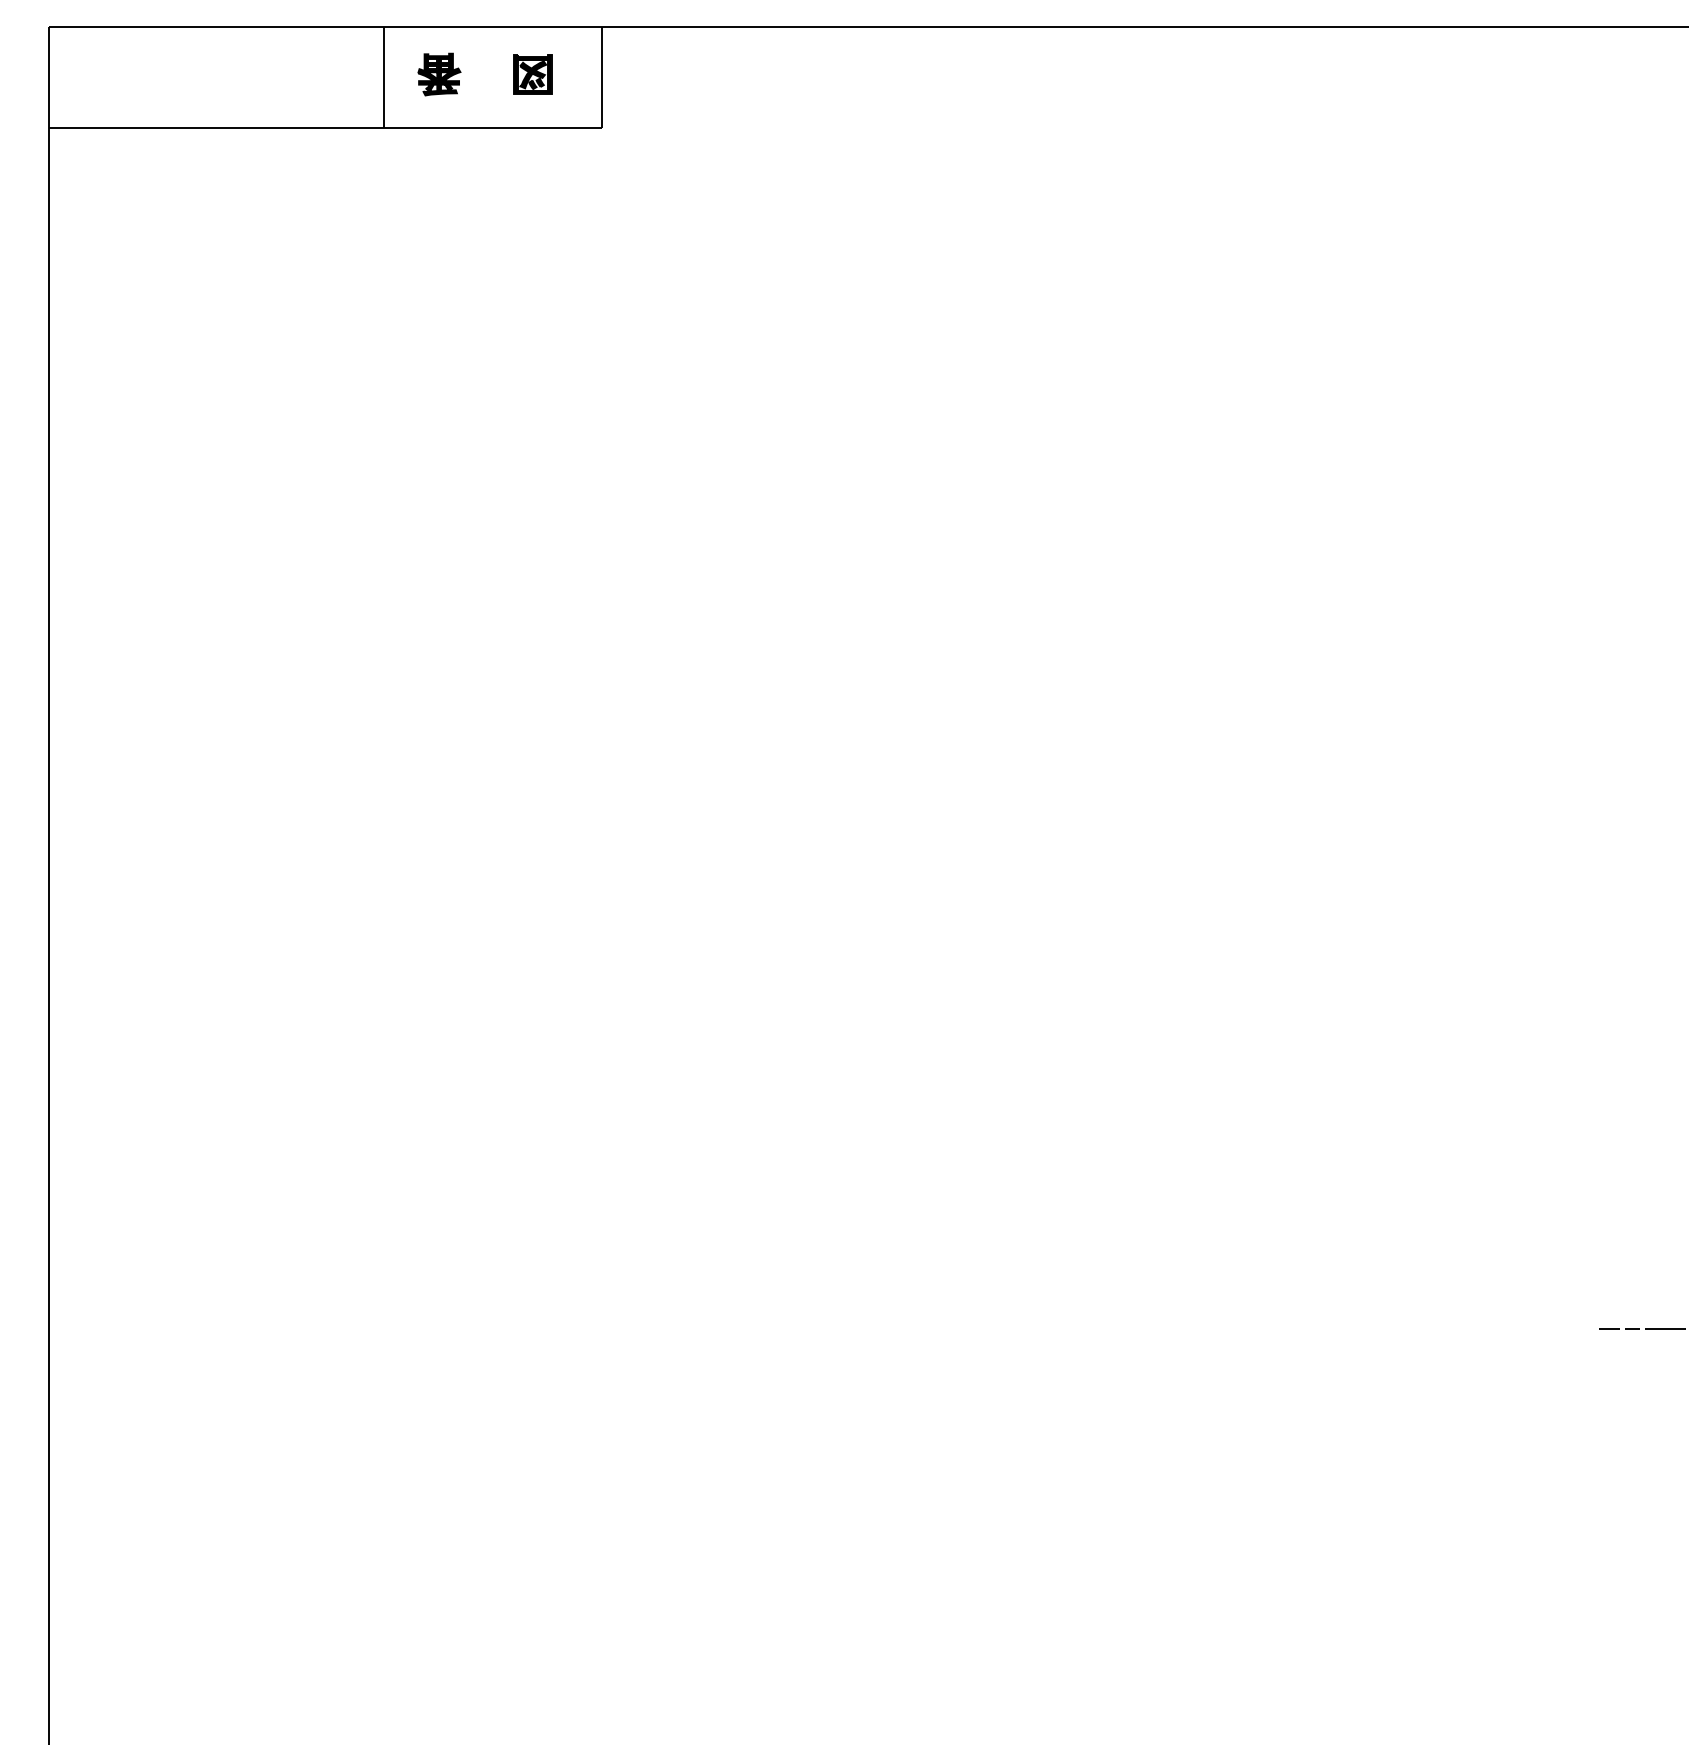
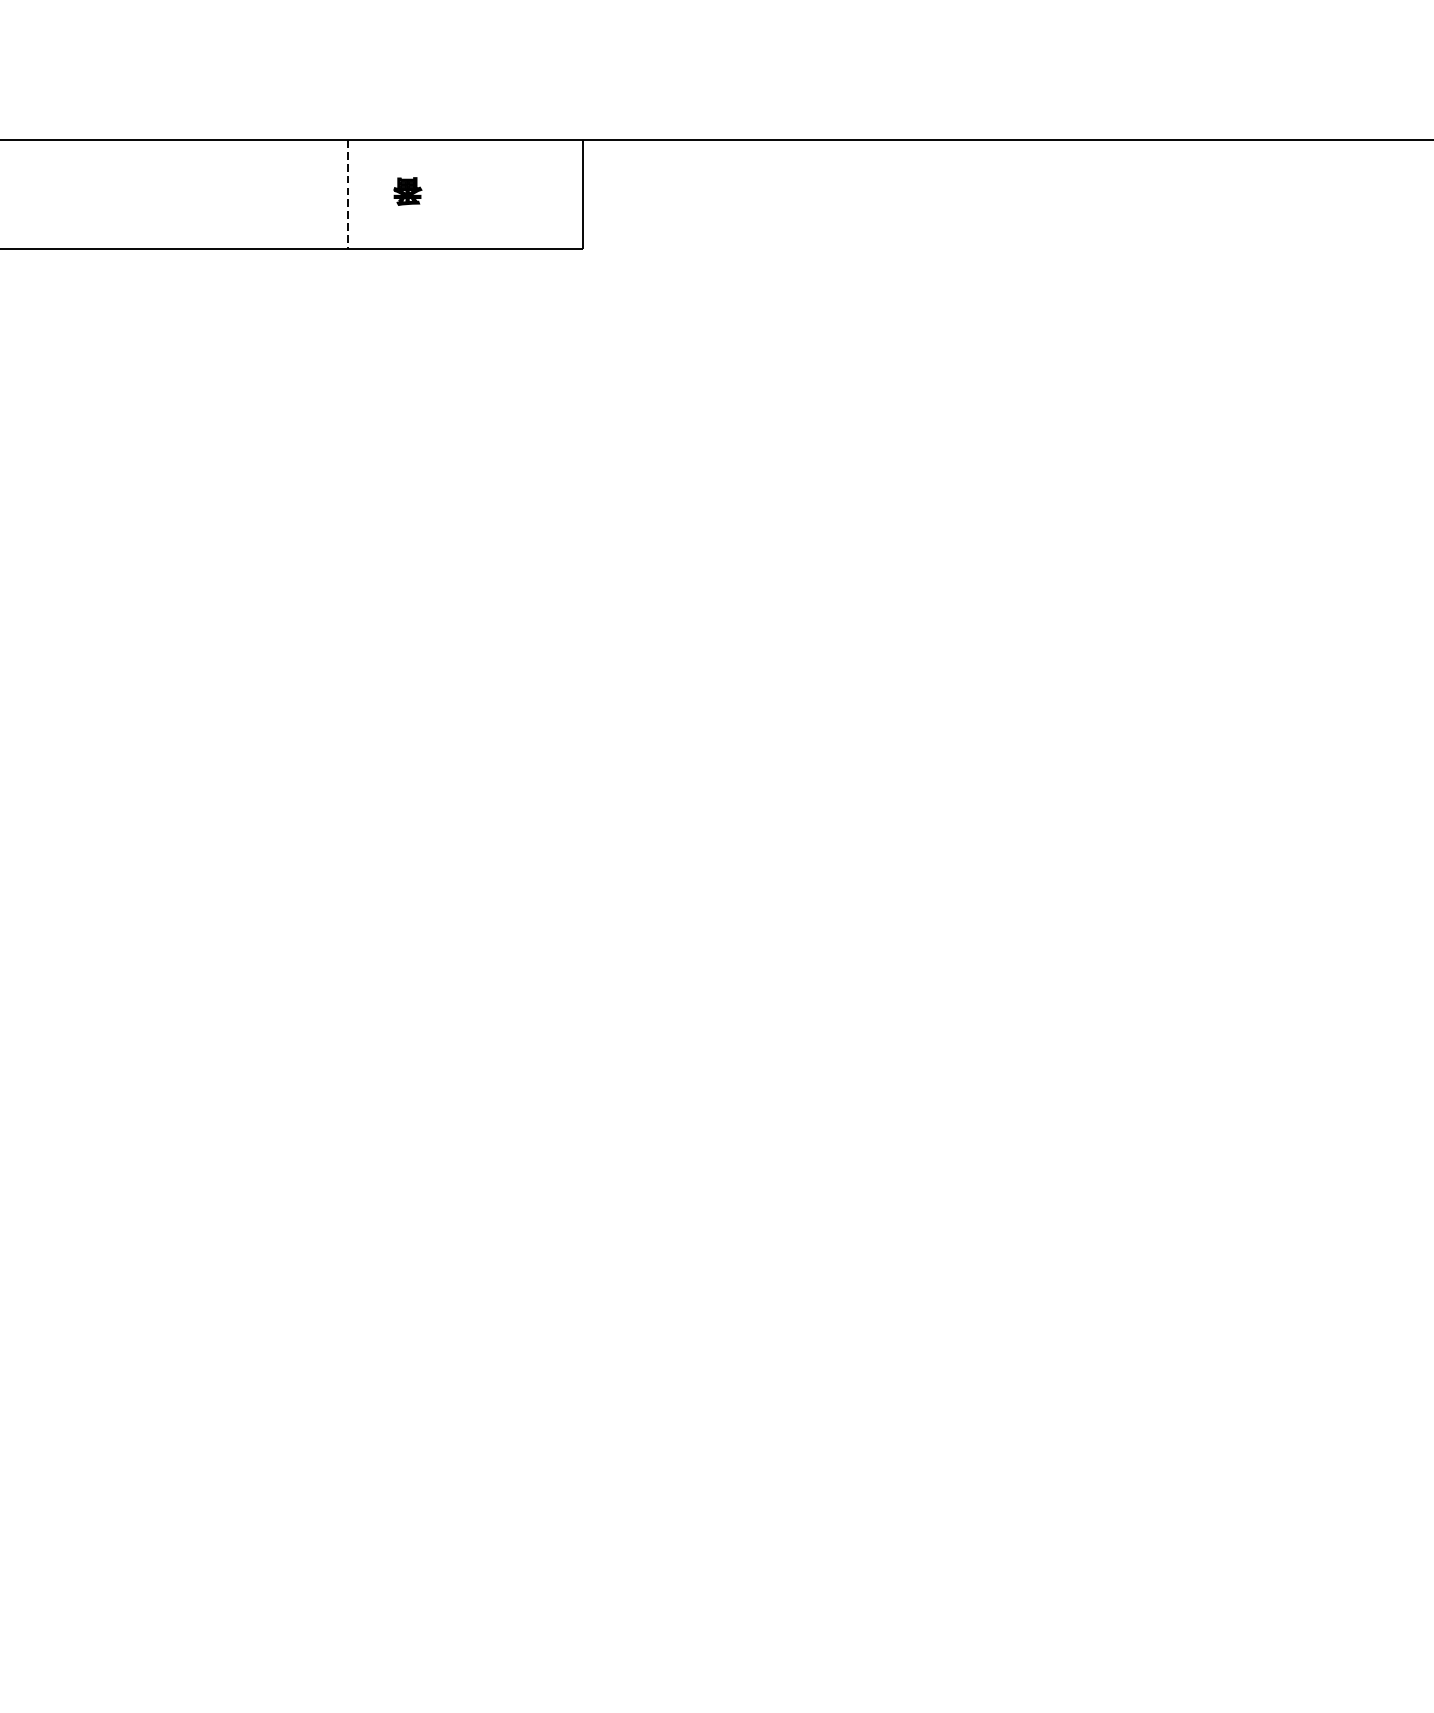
part: (439, 74) -> (407, 191), size x0.6
part: (532, 74) -> (507, 191), removed
line: (383, 77) -> (347, 194), solid -> dashed

